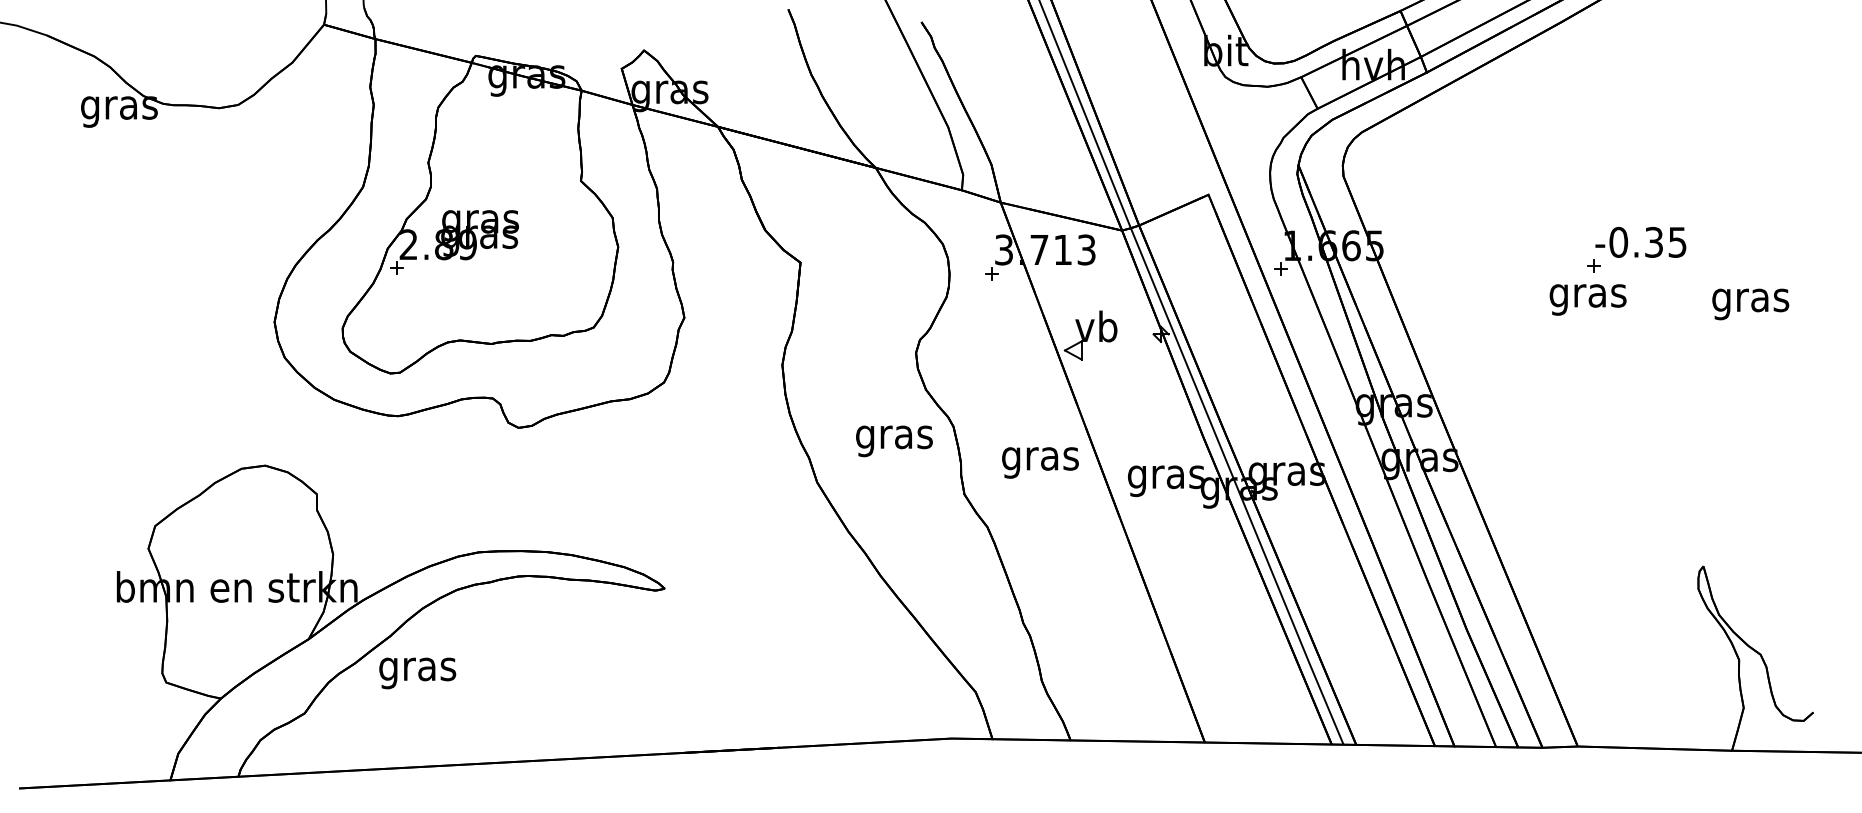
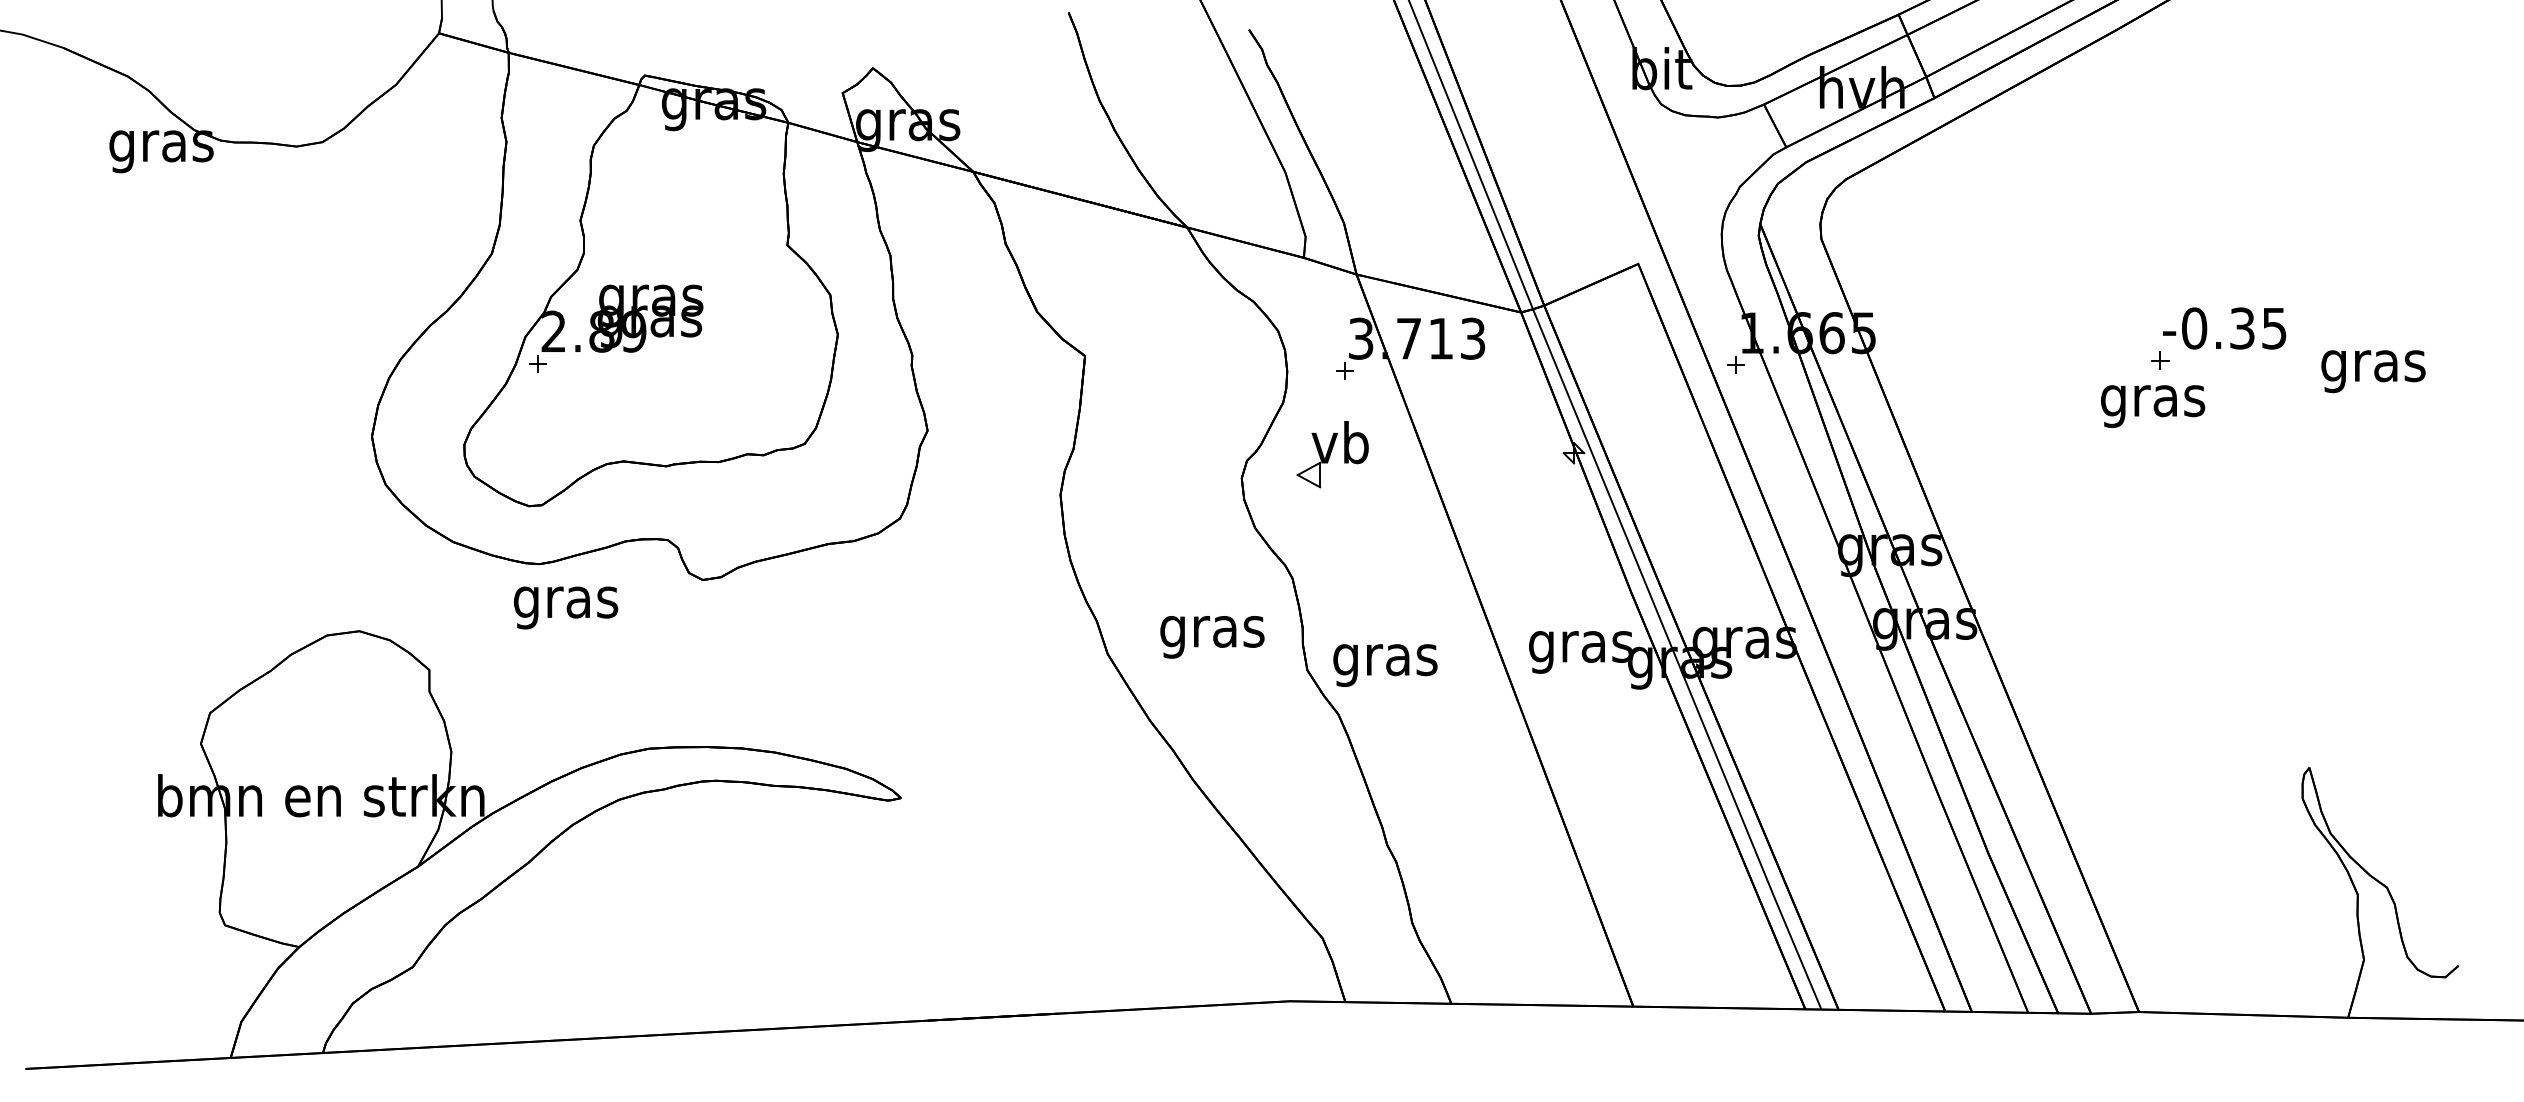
text: (1750, 304) -> (2373, 371), moved
part: (1090, 335) -> (1332, 454), moved
text: (894, 441) -> (1212, 637), moved
text: (1040, 462) -> (1385, 665), moved
text: (418, 673) -> (566, 607), moved

